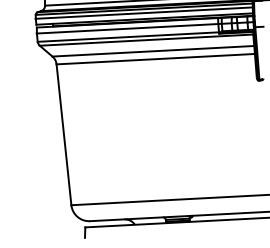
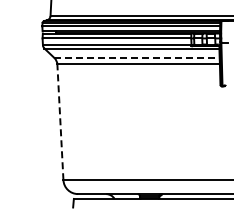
line: (153, 50) -> (137, 57), solid -> dashed
line: (64, 134) -> (60, 122), solid -> dashed

